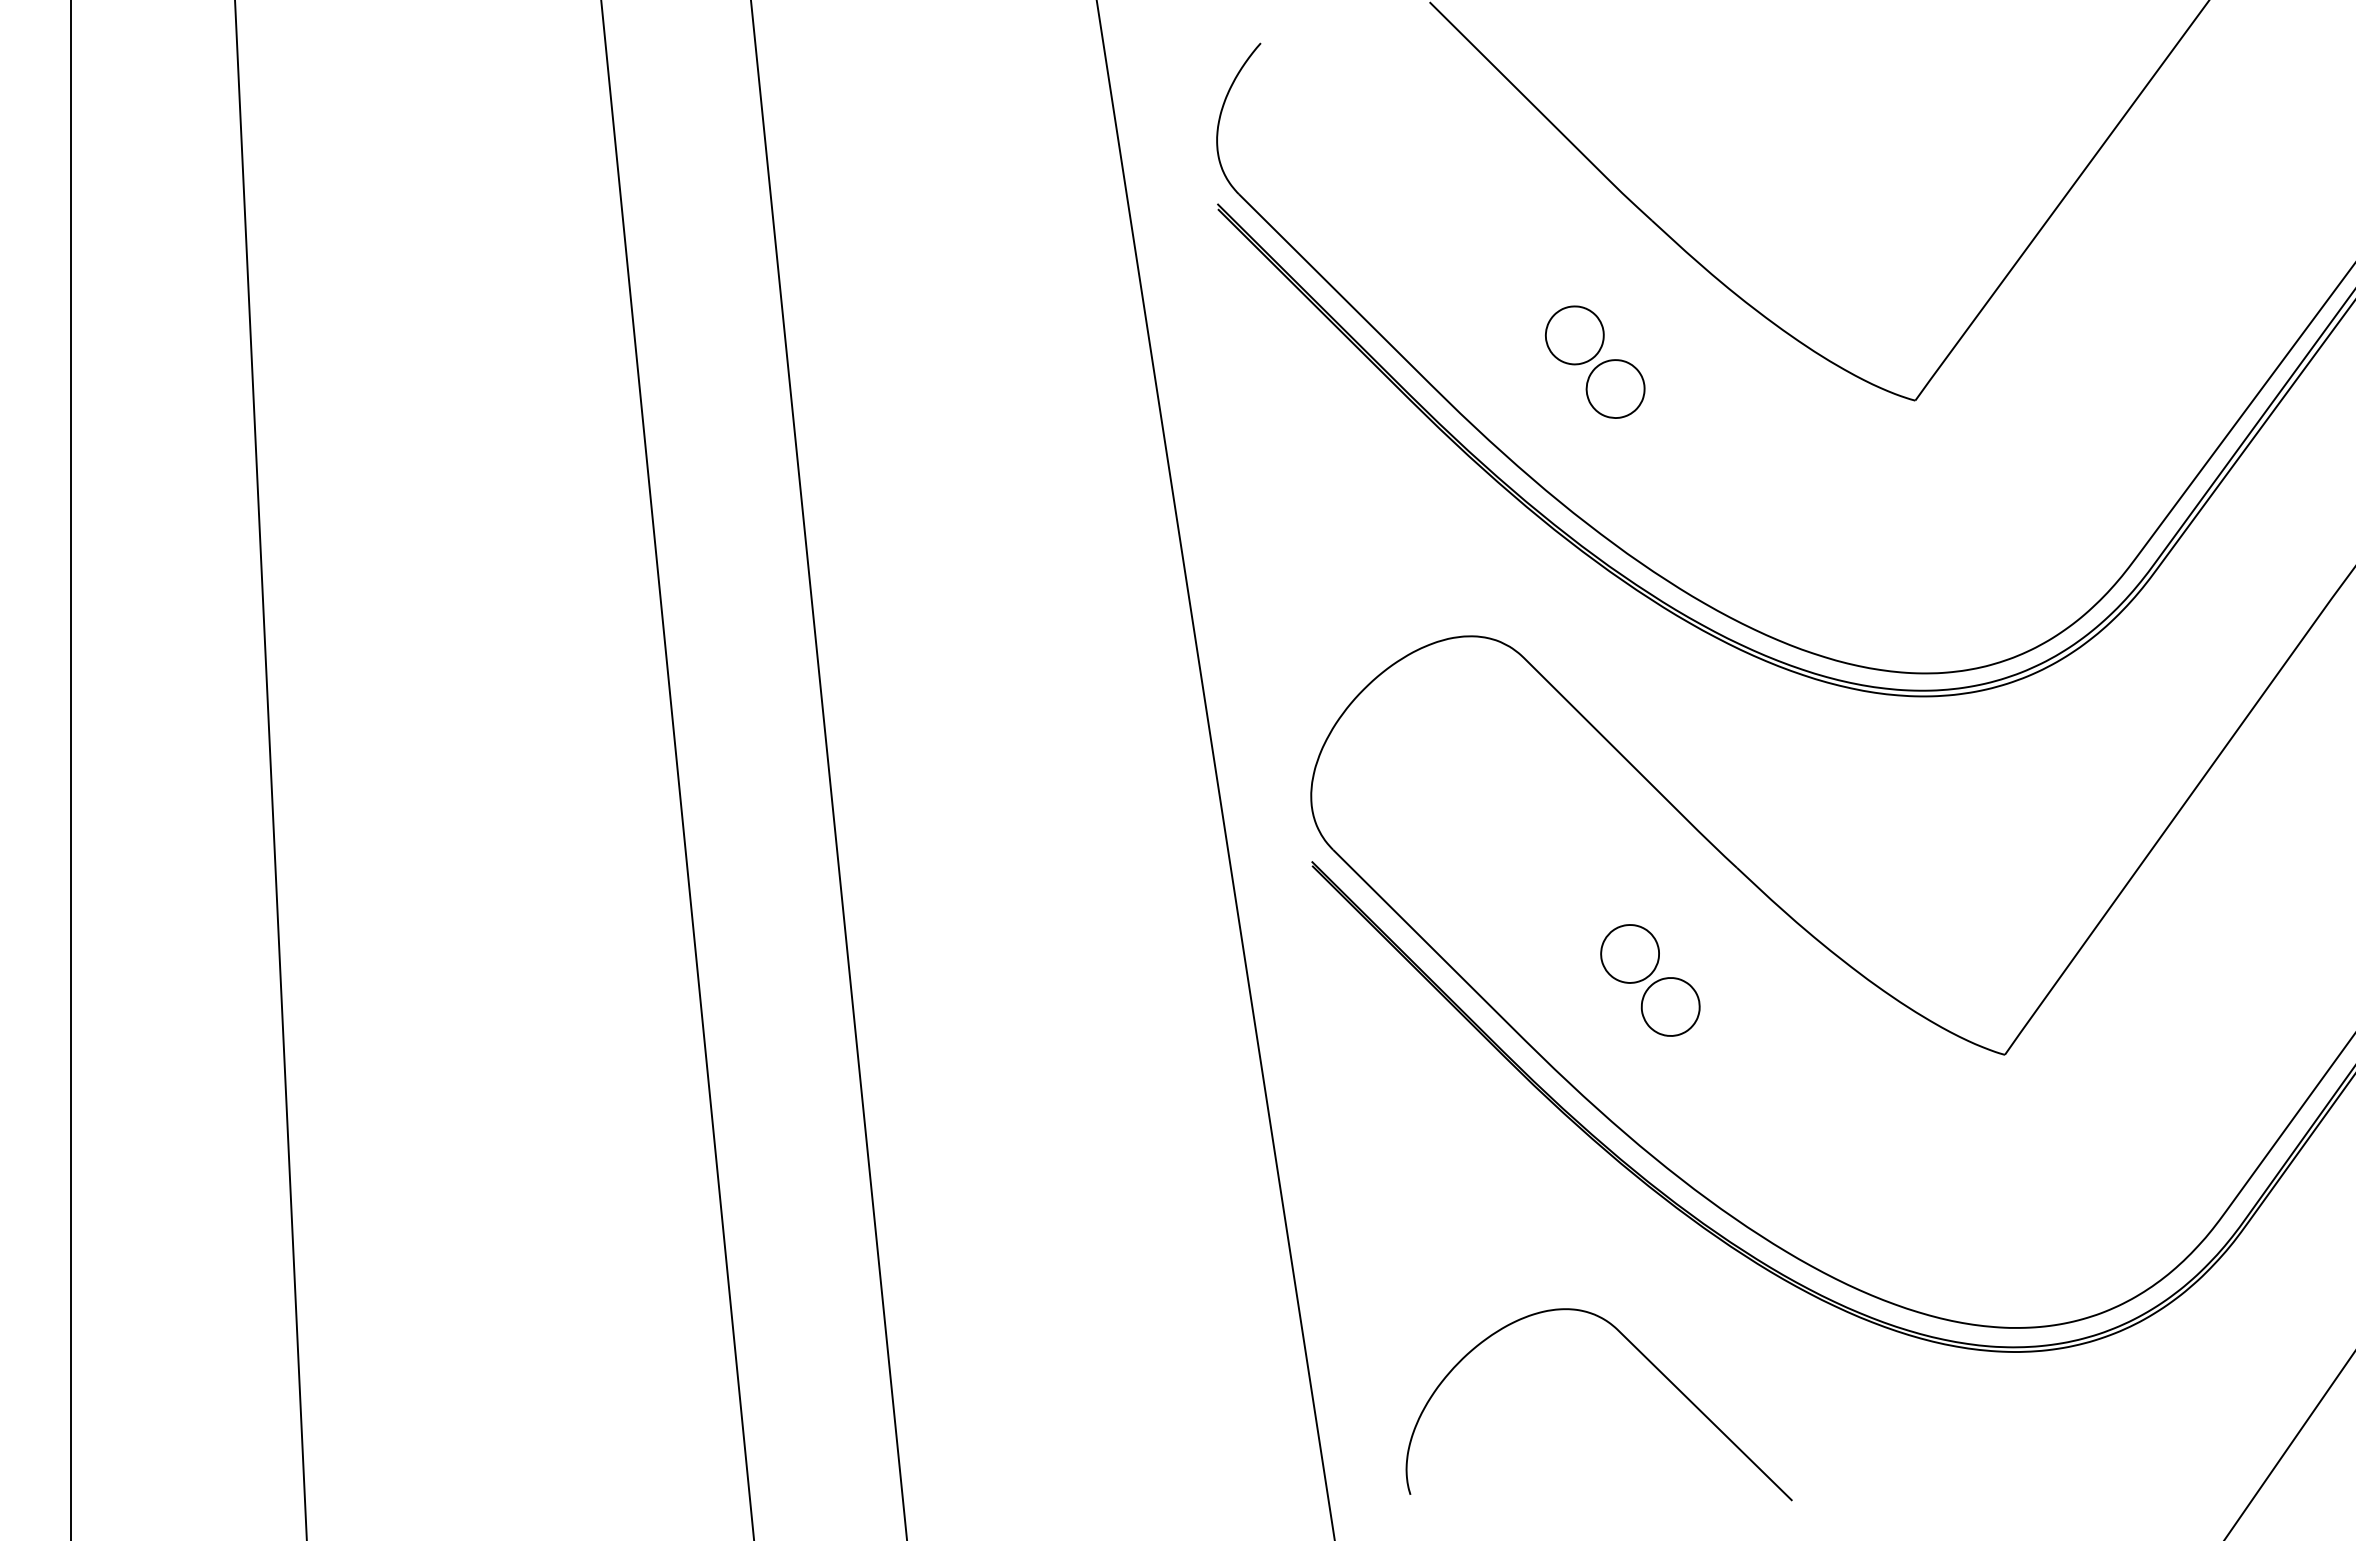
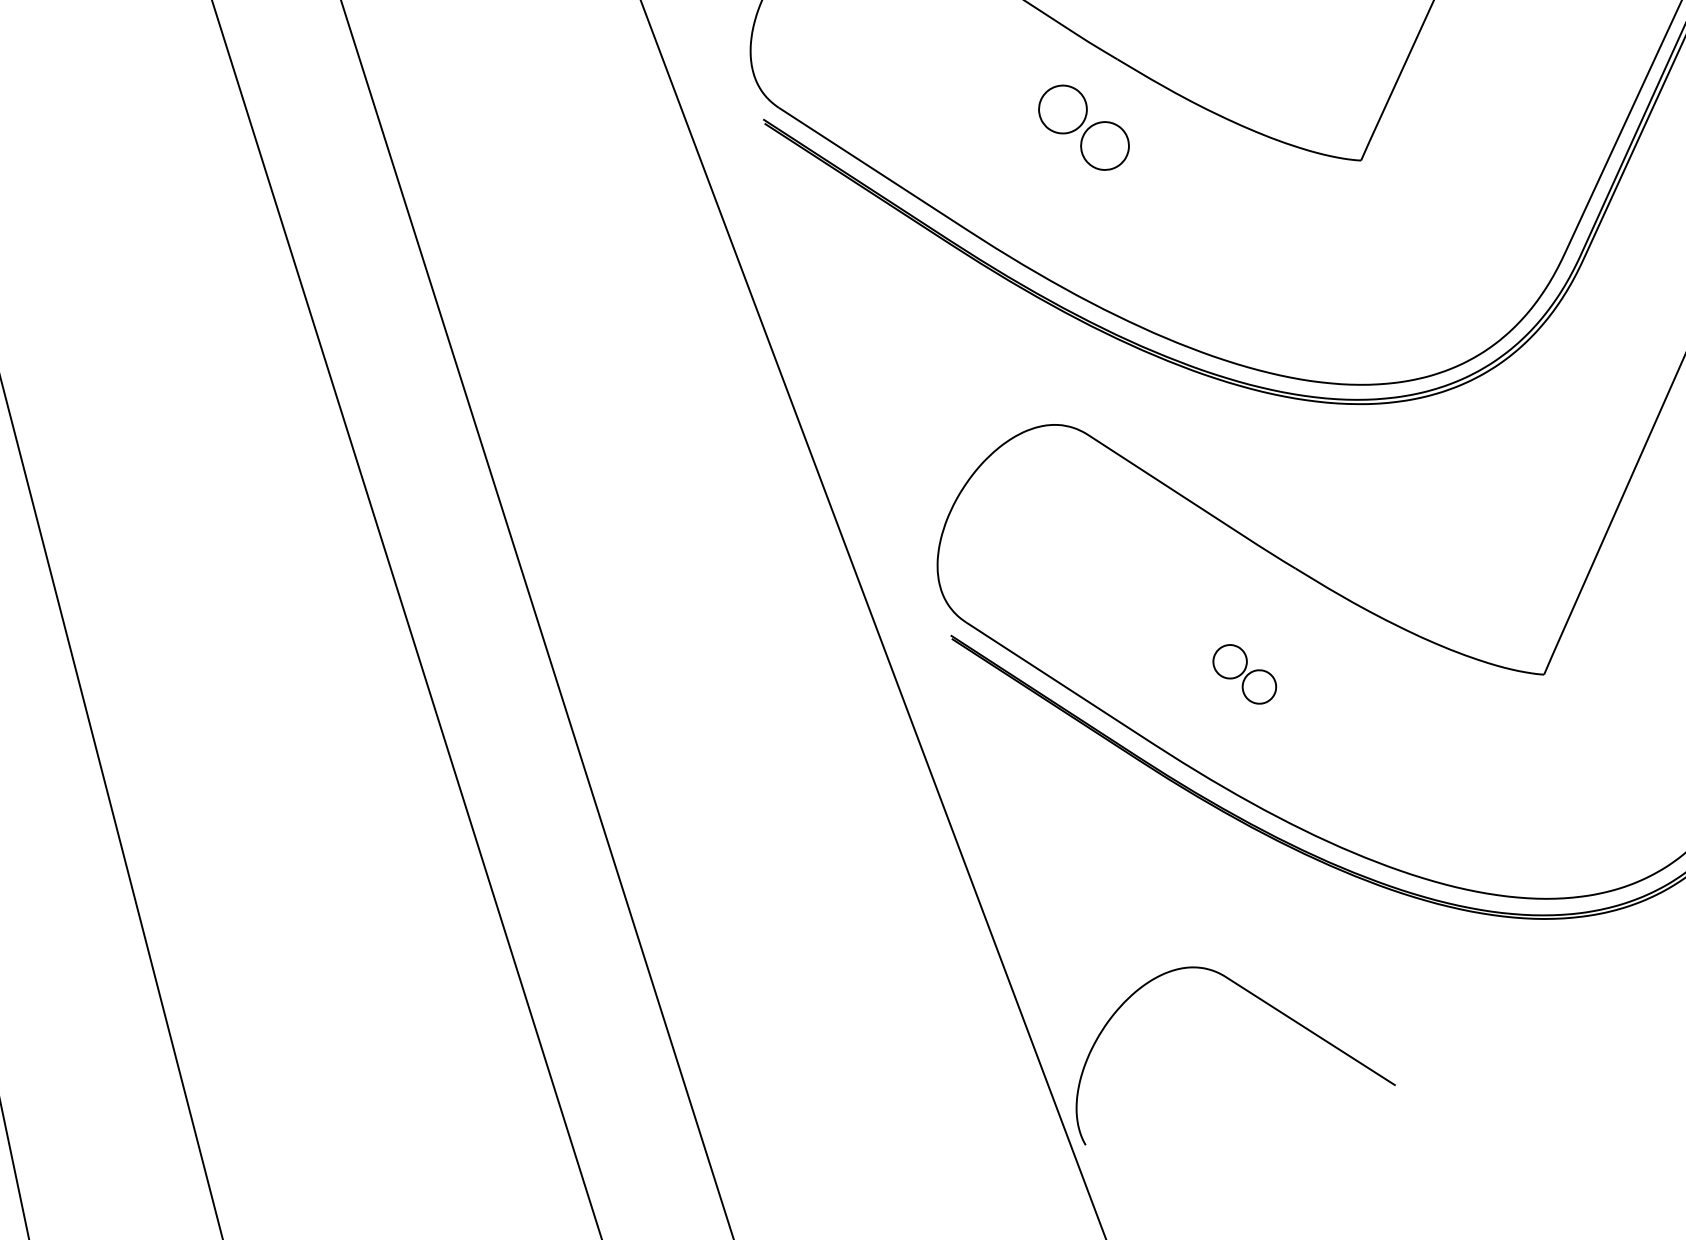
part: (1595, 361) -> (1084, 127), moved
part: (1650, 980) -> (1244, 674), size x0.7
curve: (1644, 1357) -> (1251, 994), moved

